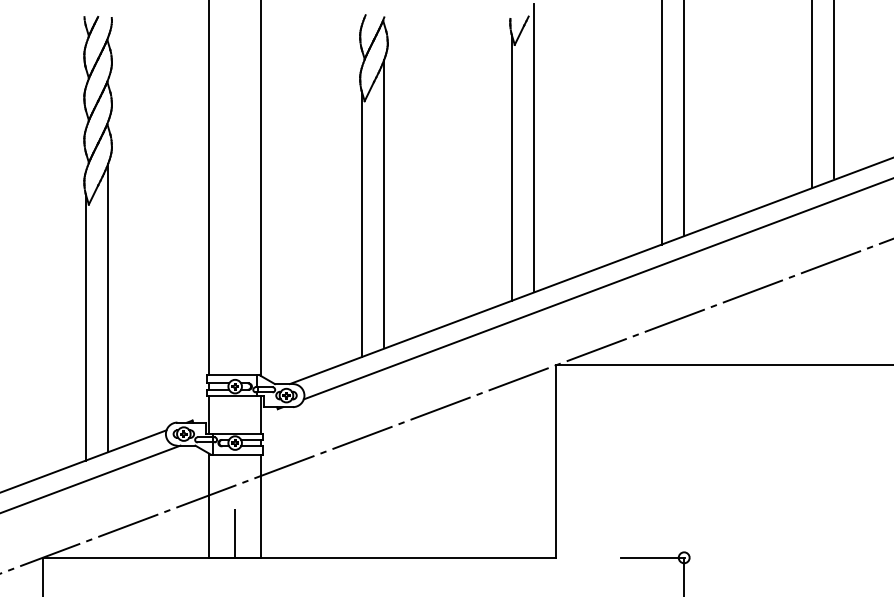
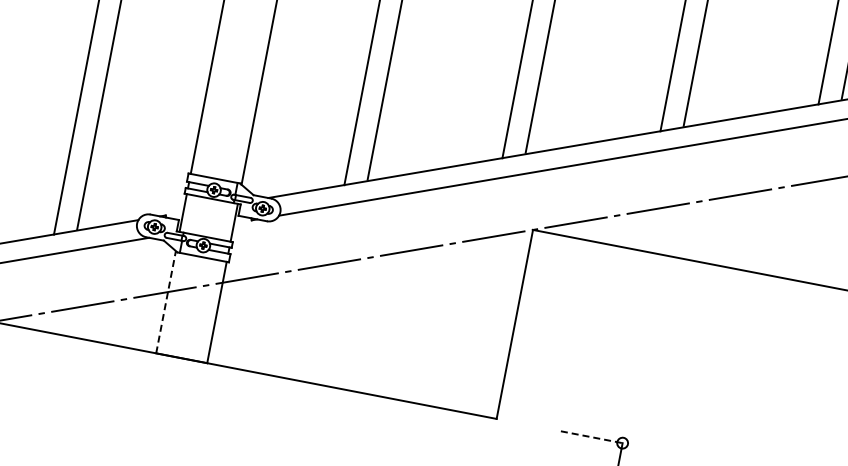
line: (209, 505) -> (166, 302), solid -> dashed
line: (235, 532) -> (186, 333), removed
line: (653, 557) -> (592, 437), solid -> dashed

